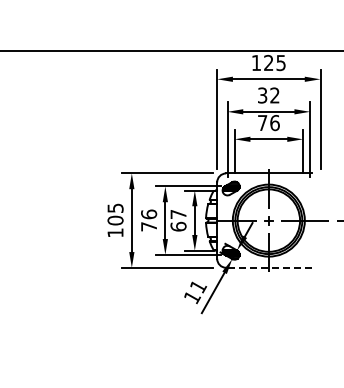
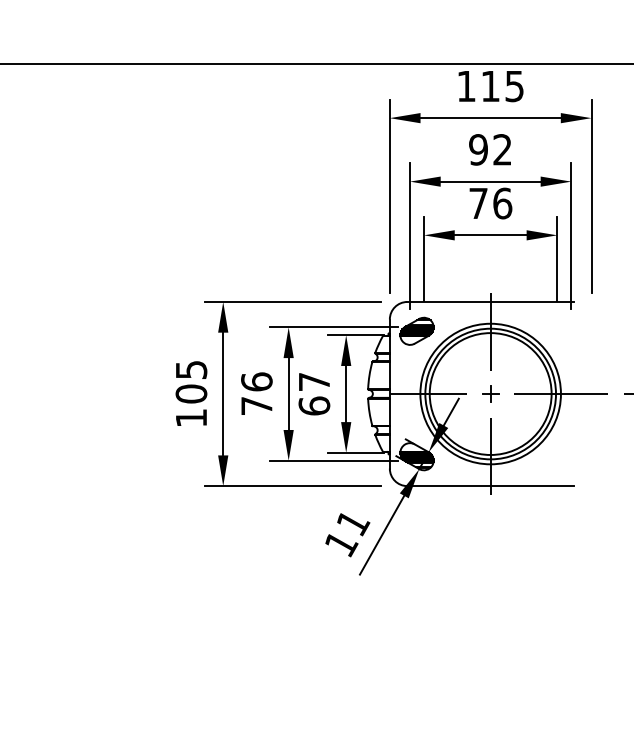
text: (268, 62) -> (489, 85), 125 -> 115
text: (262, 95) -> (478, 149), 32 -> 92
line: (268, 267) -> (489, 485), dashed -> solid

